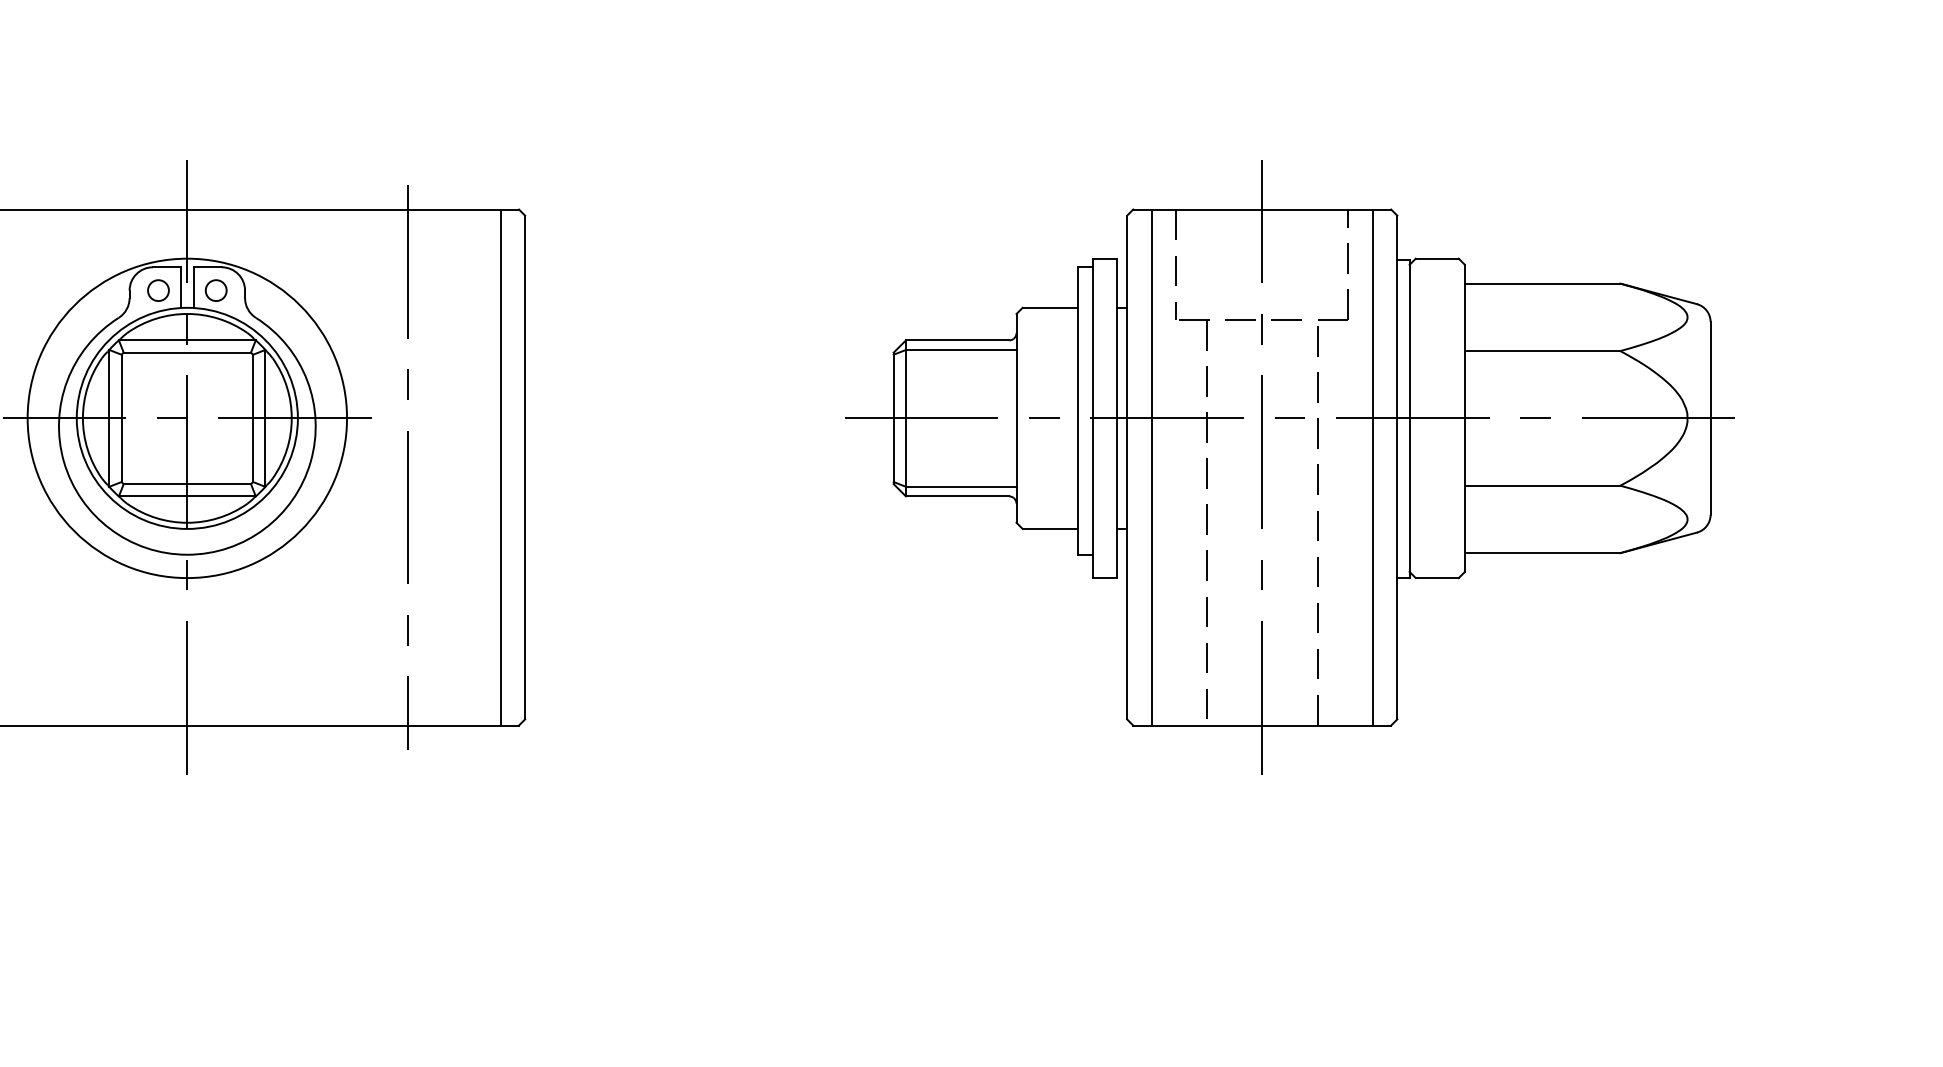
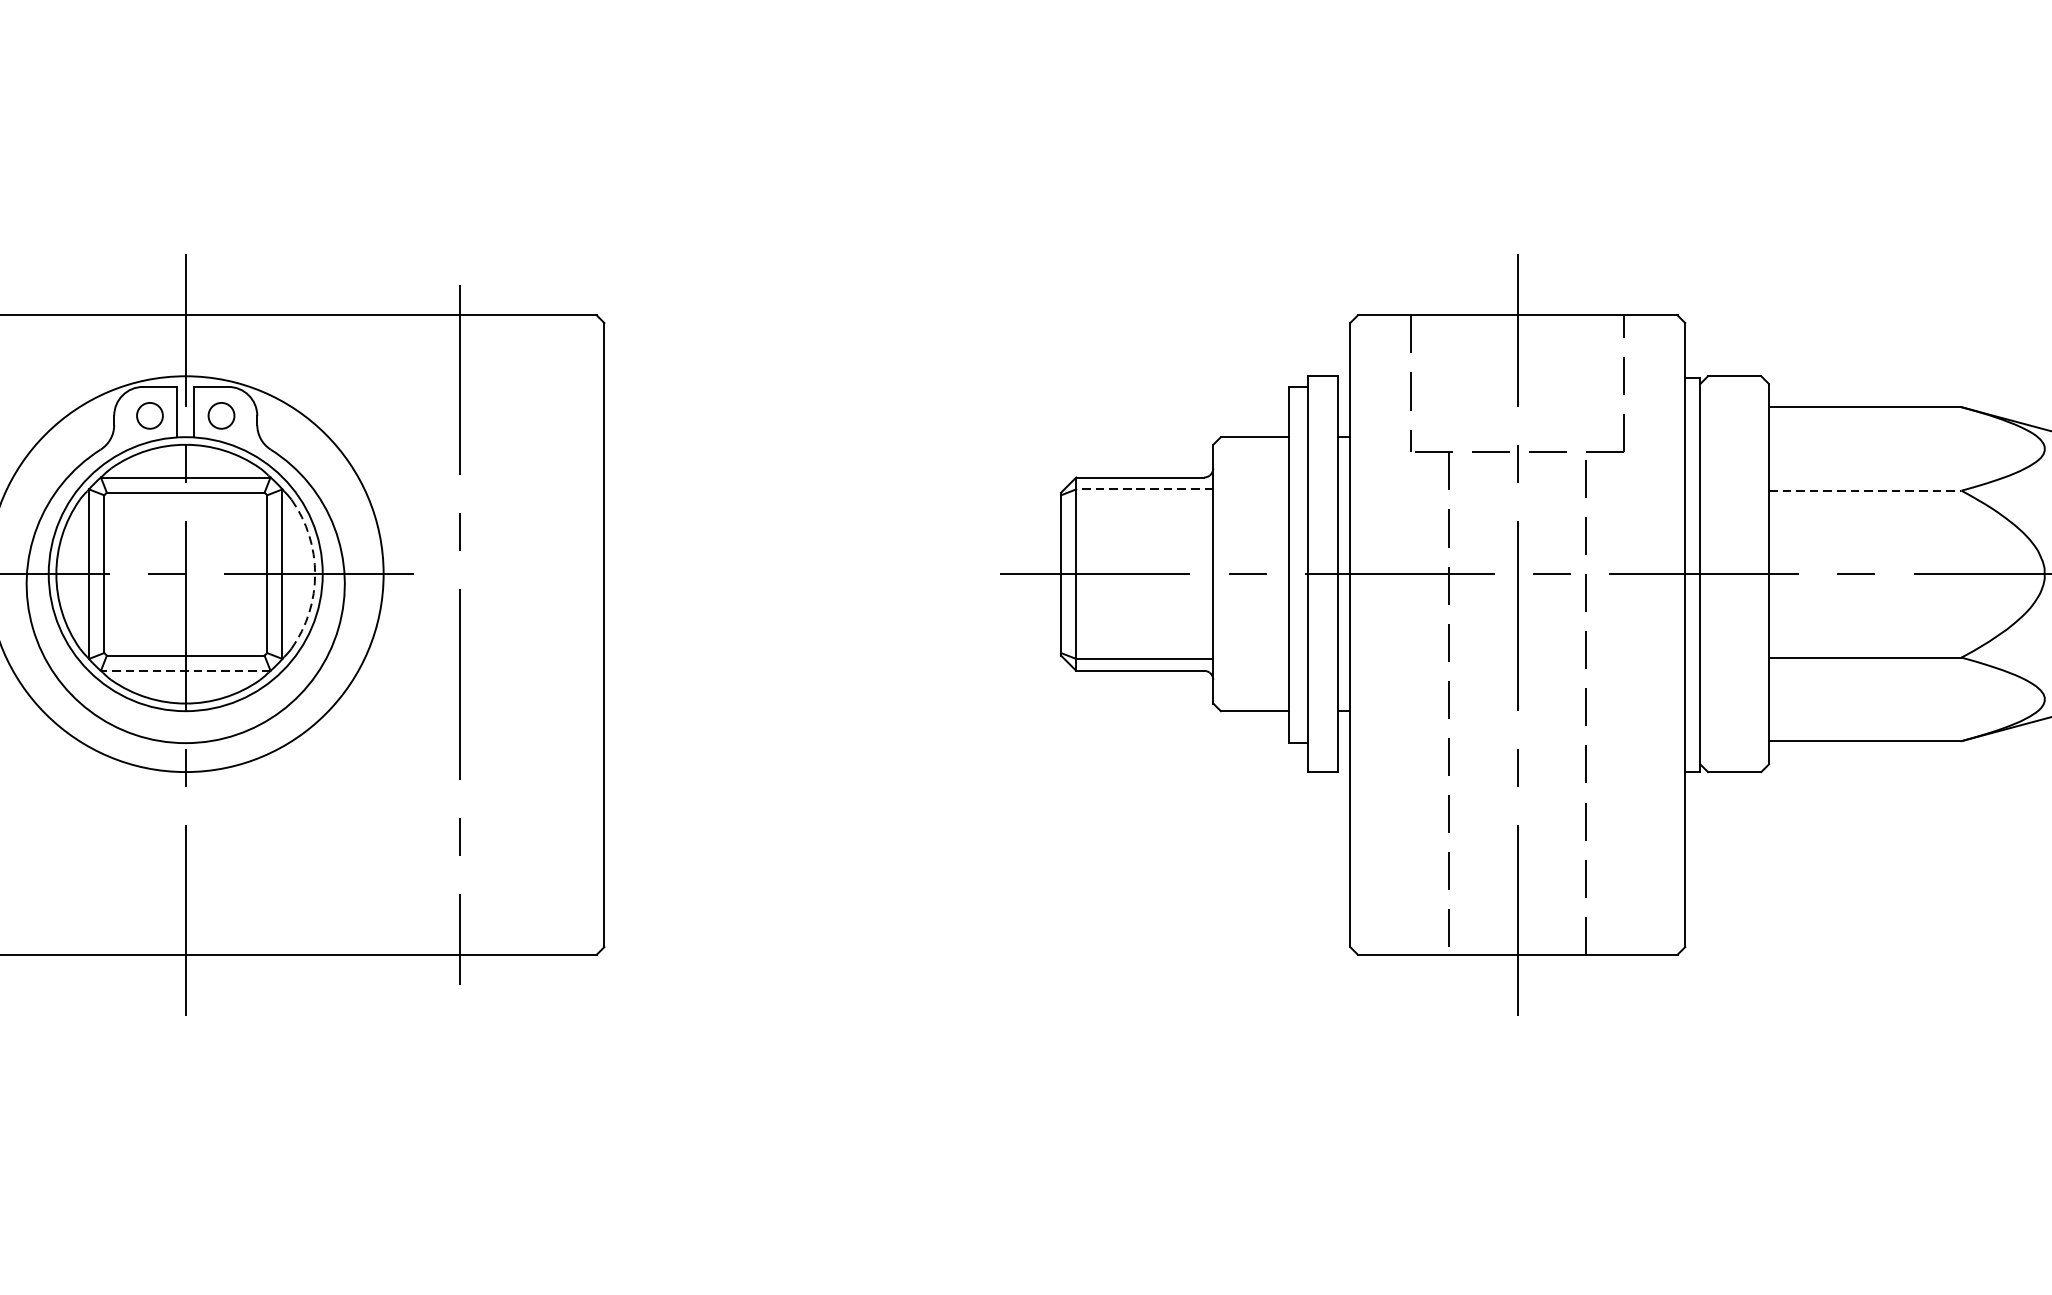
line: (960, 349) -> (1143, 488), solid -> dashed
line: (1542, 351) -> (1865, 491), solid -> dashed
arc: (291, 418) -> (314, 574), solid -> dashed
line: (500, 467) -> (573, 635), removed
line: (1151, 467) -> (1380, 635), removed
line: (1372, 467) -> (1654, 635), removed
line: (186, 496) -> (184, 670), solid -> dashed

